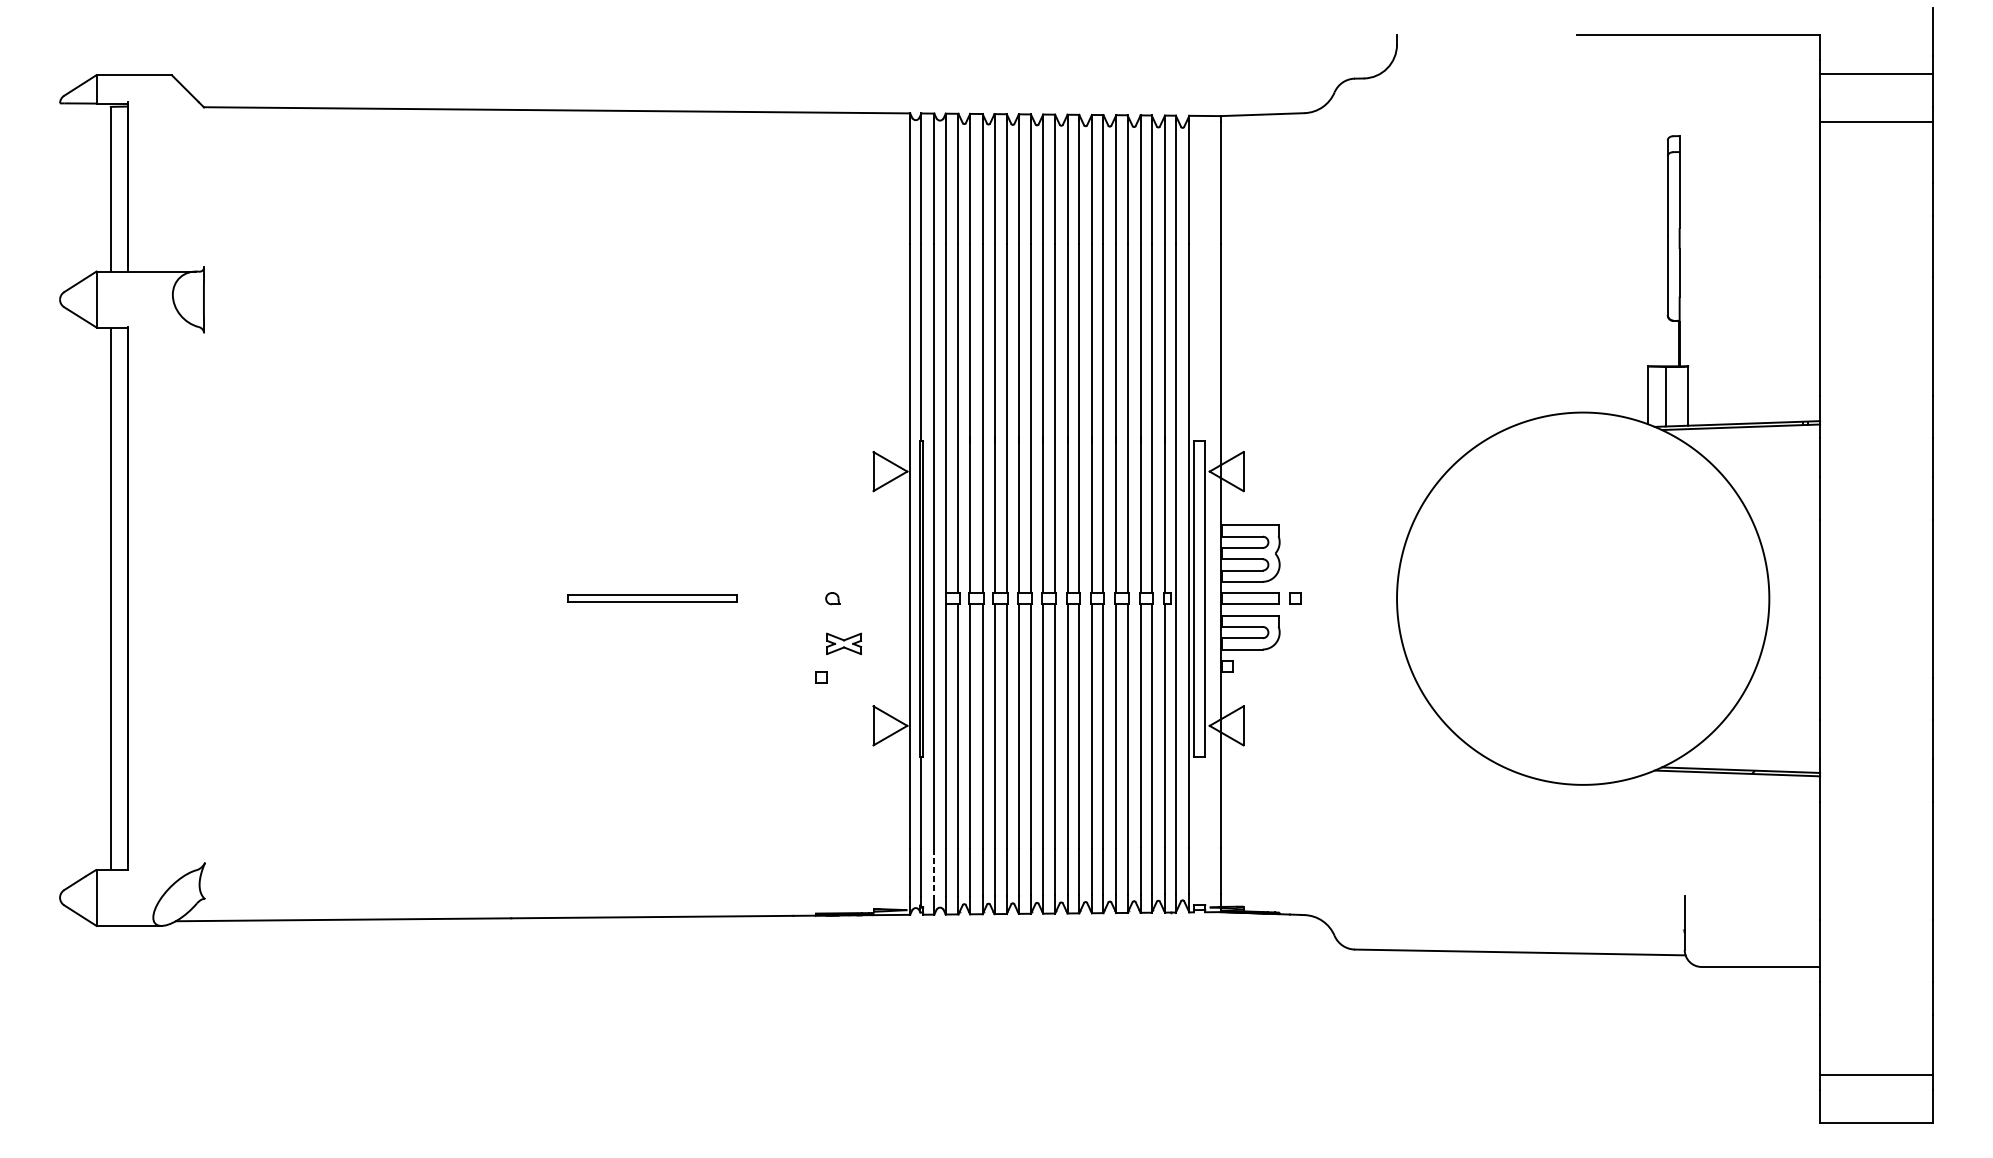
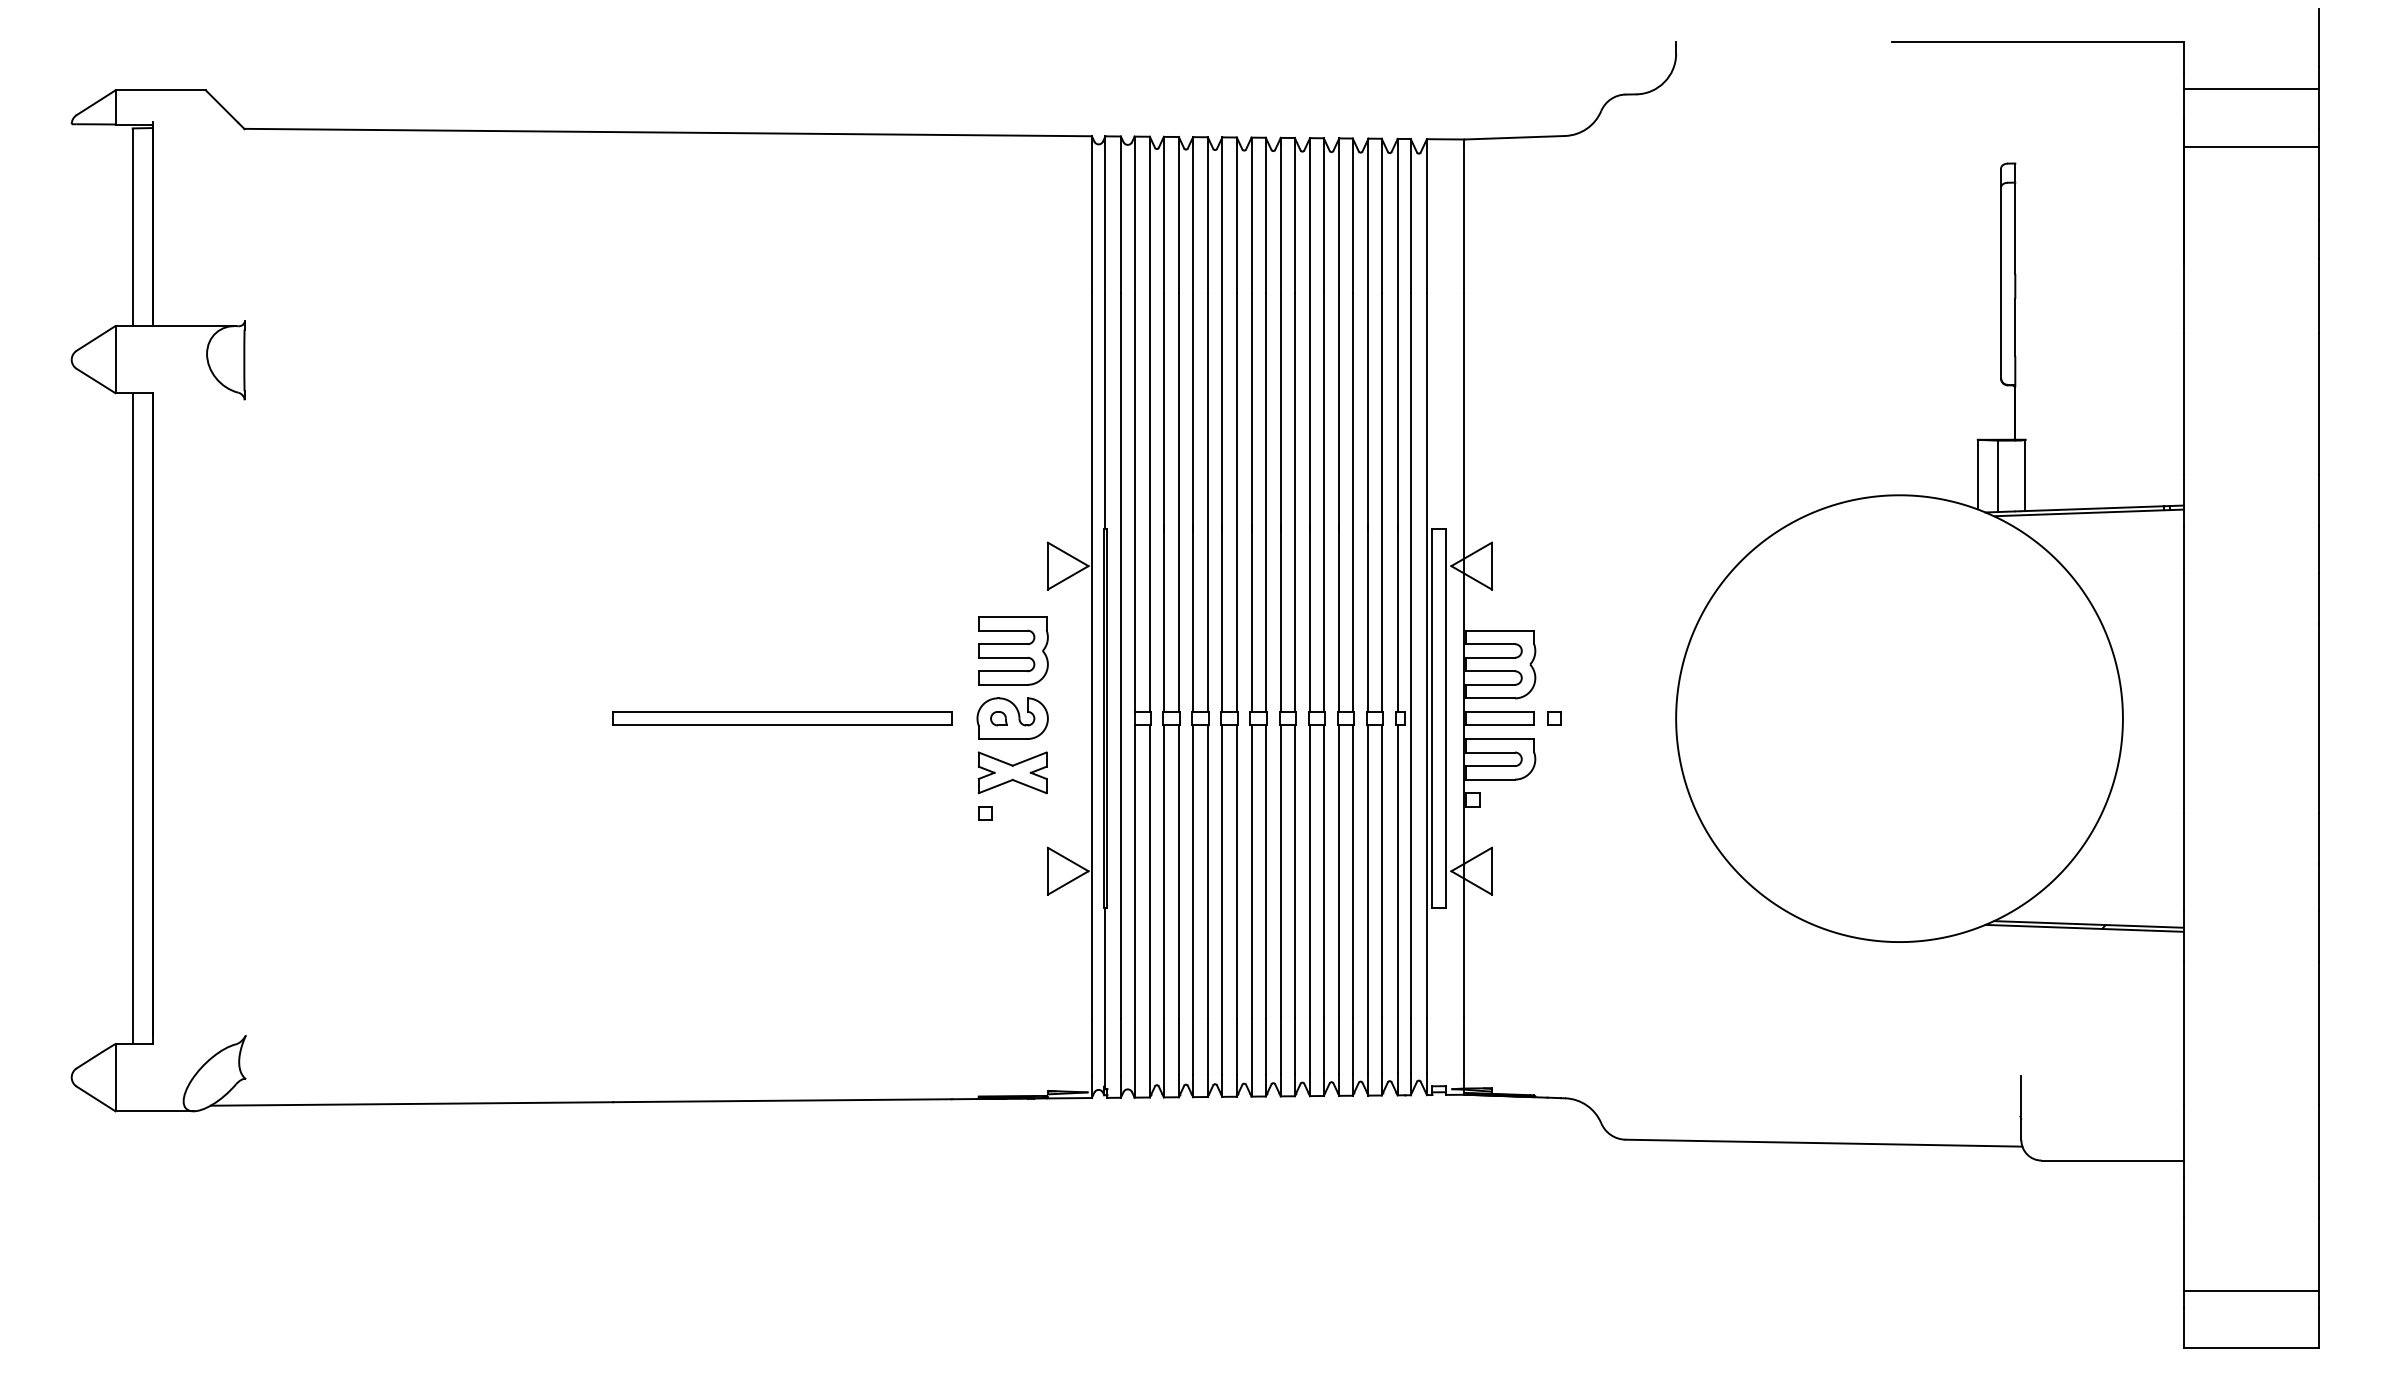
part: (844, 541) -> (1013, 650), added
part: (652, 598) -> (782, 718), size x1.67
part: (844, 598) -> (1012, 718), added
part: (844, 643) -> (1012, 772), size x1.67
line: (934, 872) -> (1120, 1047), dashed -> solid

